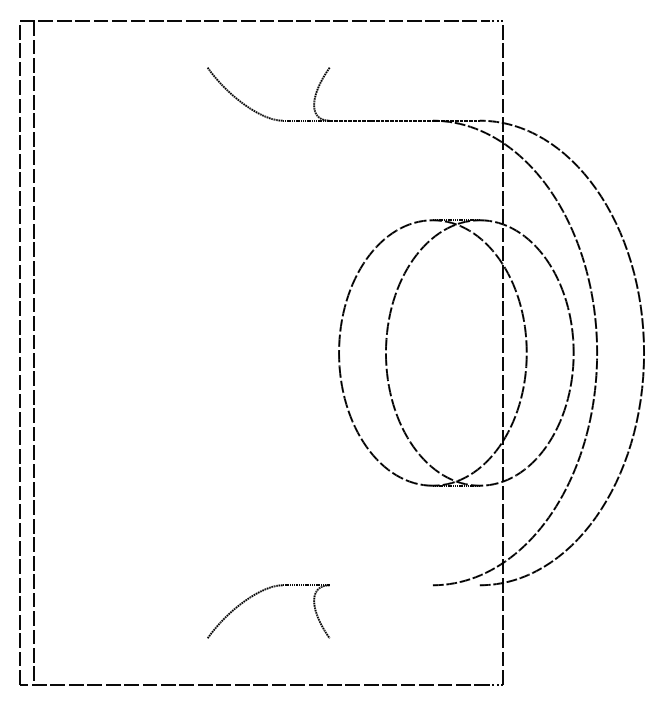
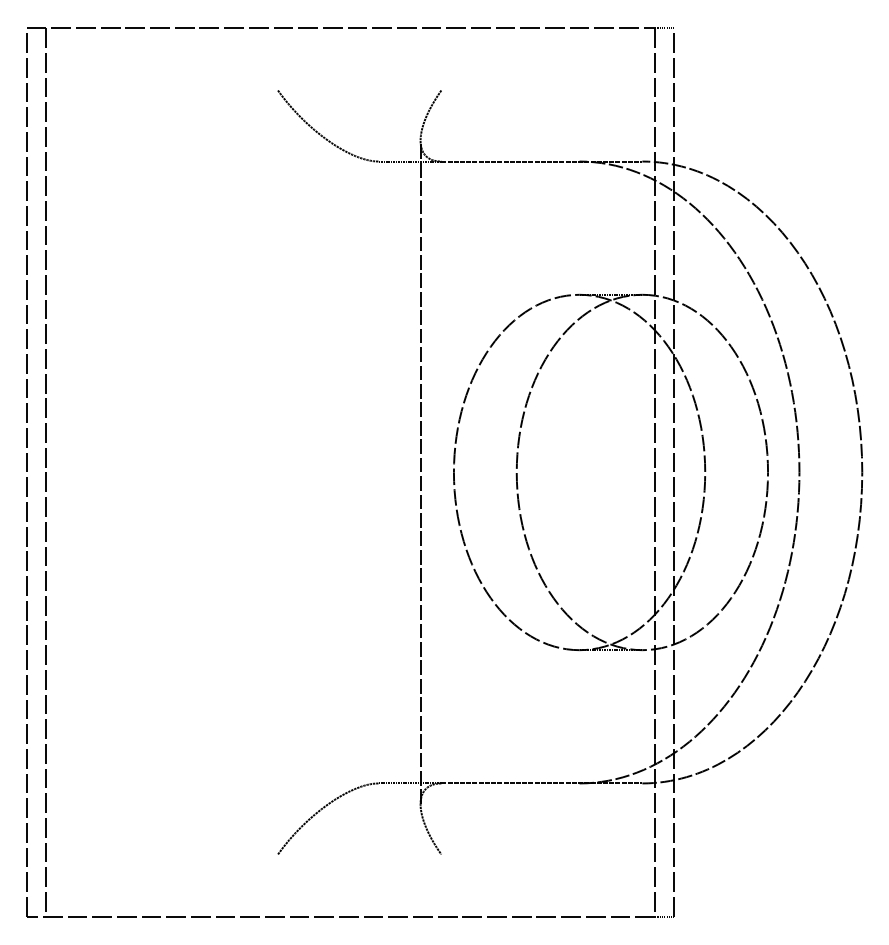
line: (314, 352) -> (421, 471), added
line: (489, 352) -> (655, 471), added
line: (404, 585) -> (541, 783), added

